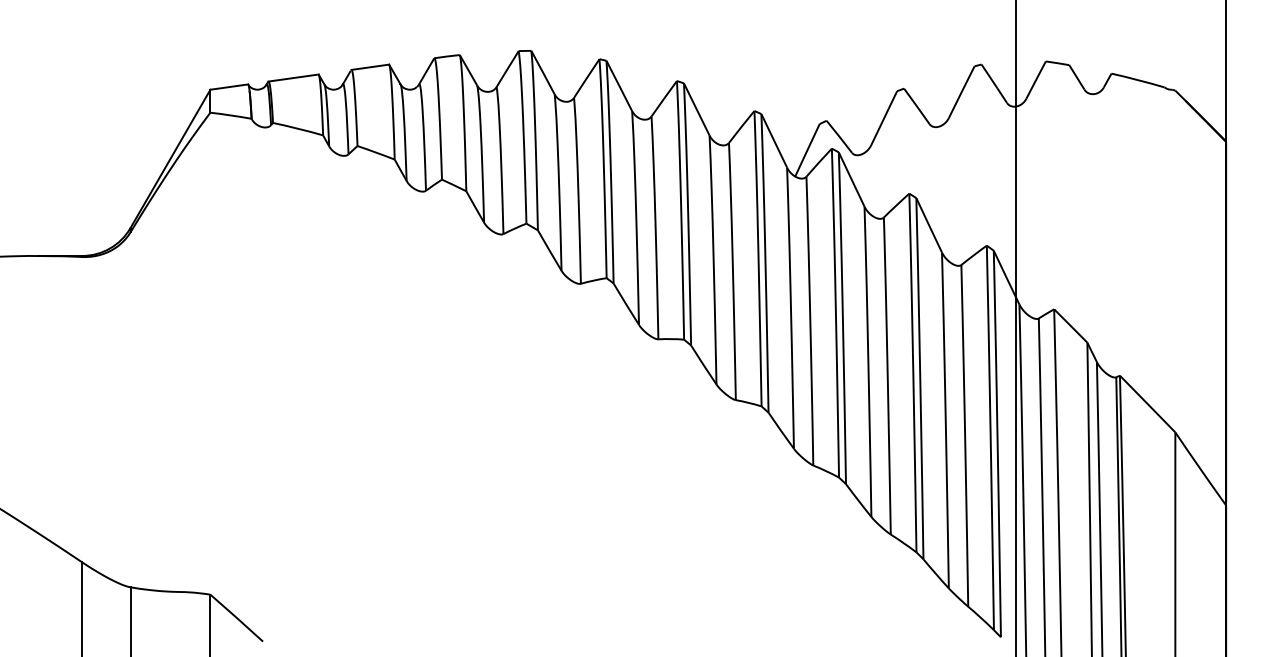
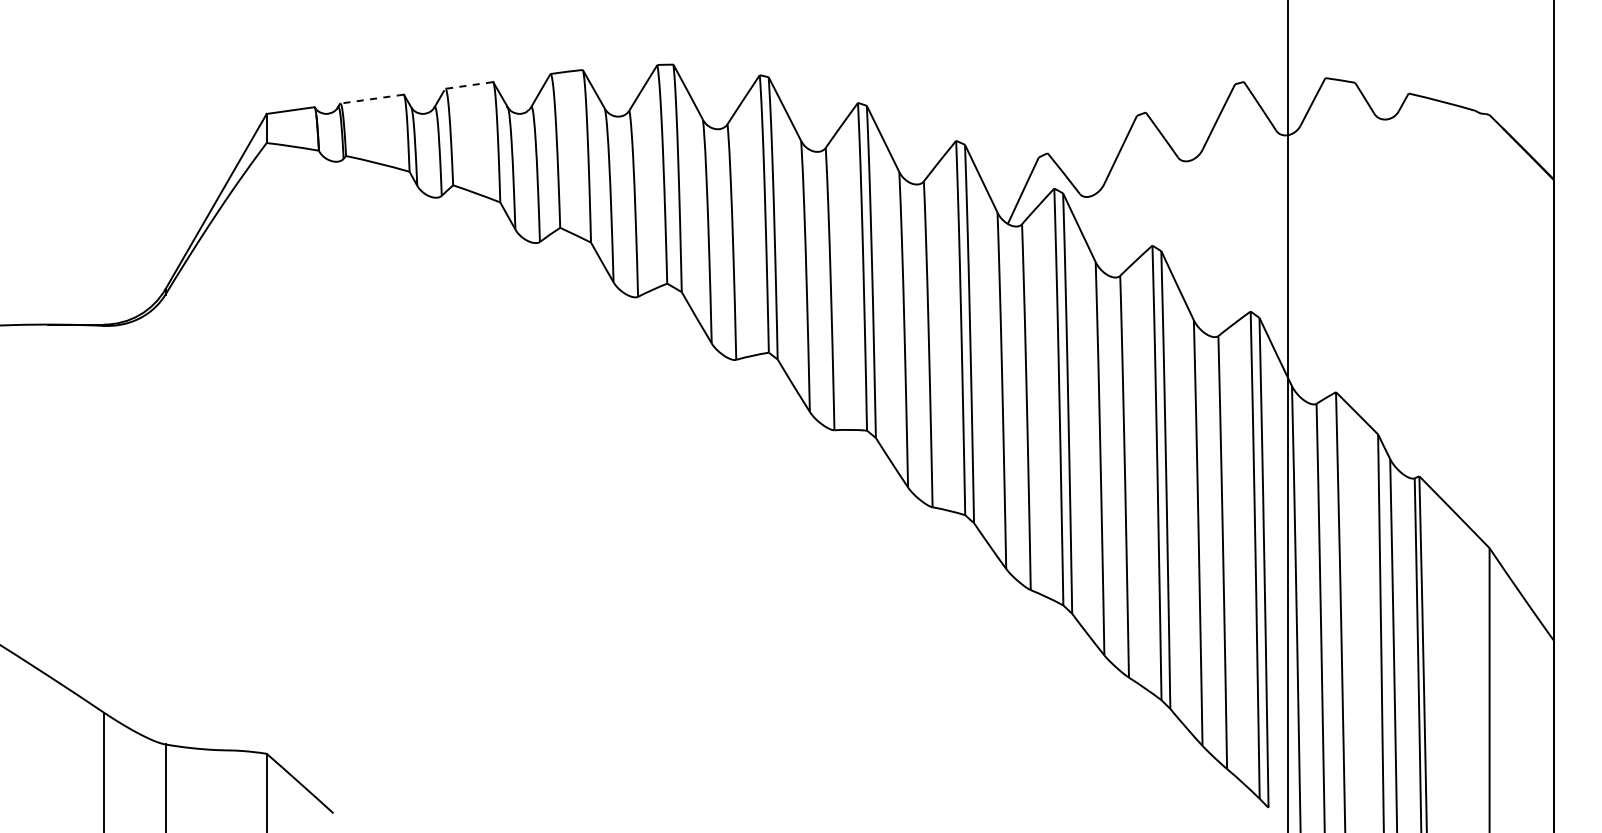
line: (369, 67) -> (468, 85), solid -> dashed
line: (293, 78) -> (371, 99), solid -> dashed

